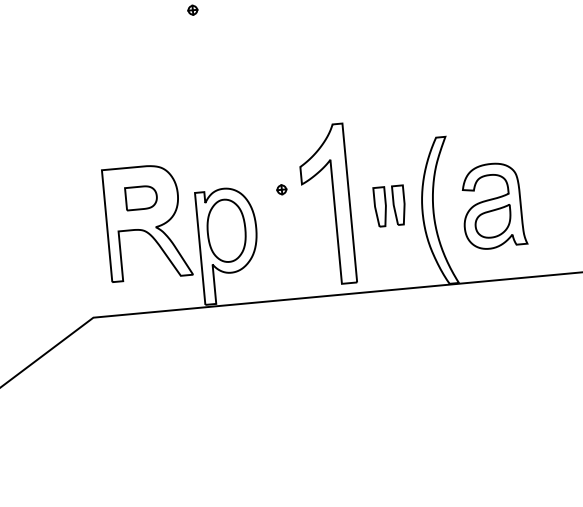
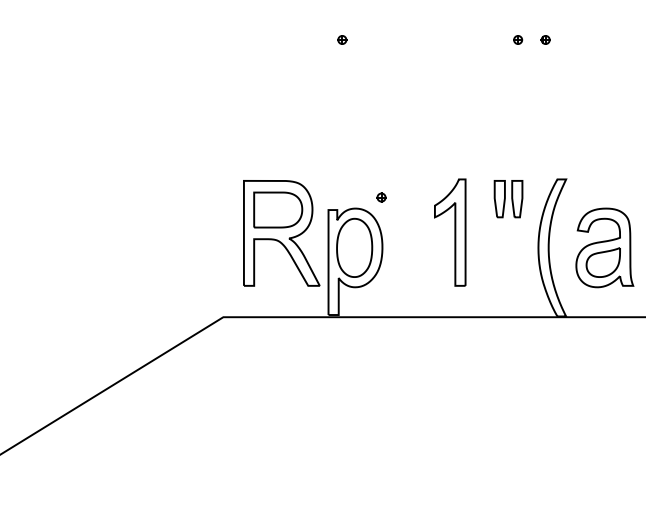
part: (281, 189) -> (381, 197), moved
part: (141, 197) -> (278, 209), size x1.67
part: (327, 204) -> (450, 232), size x0.71
part: (389, 206) -> (508, 199), moved

